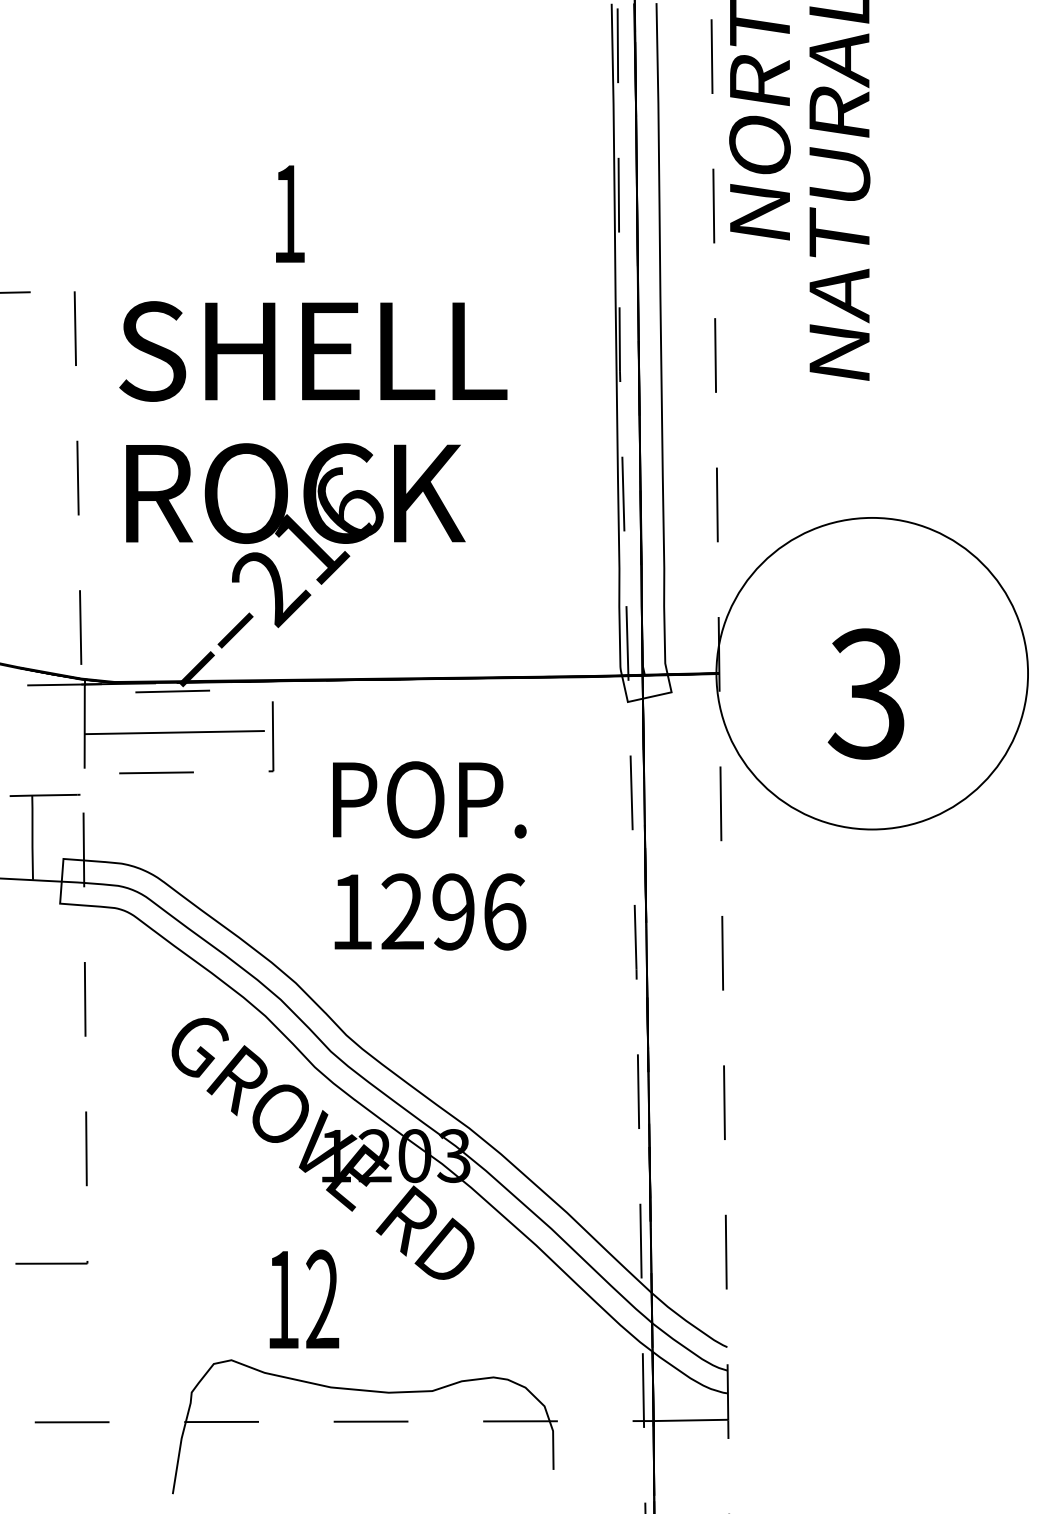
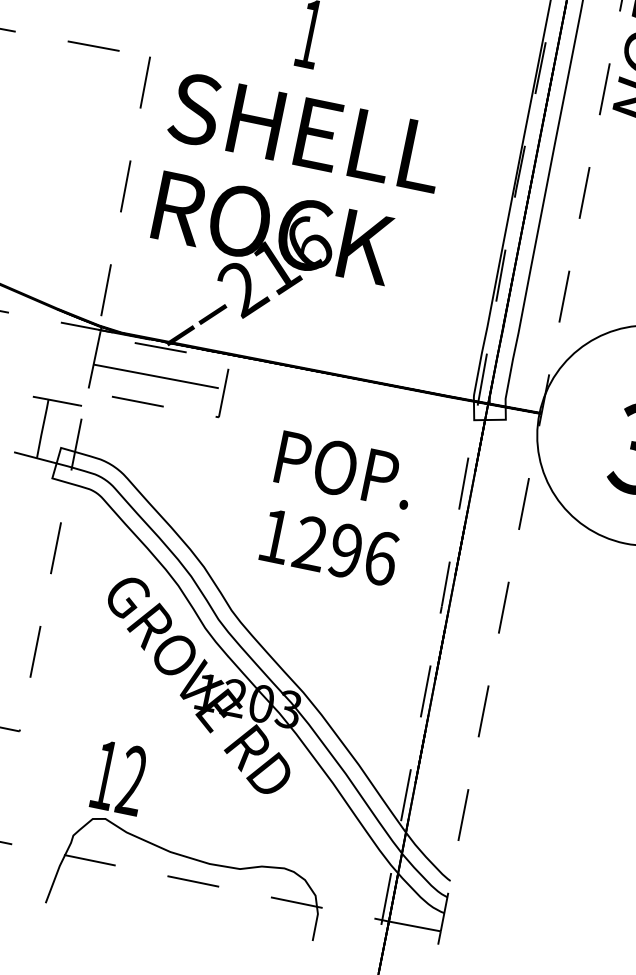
text: (429, 855) -> (337, 508), moved
text: (304, 1298) -> (119, 777), moved

